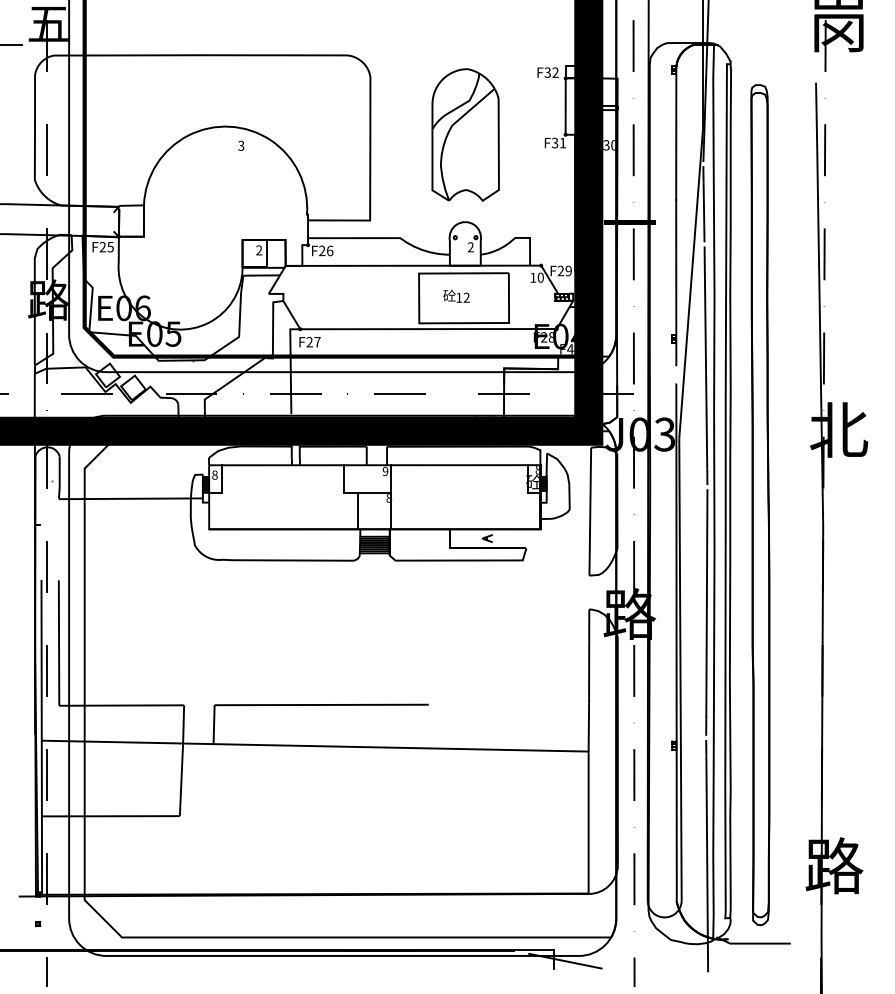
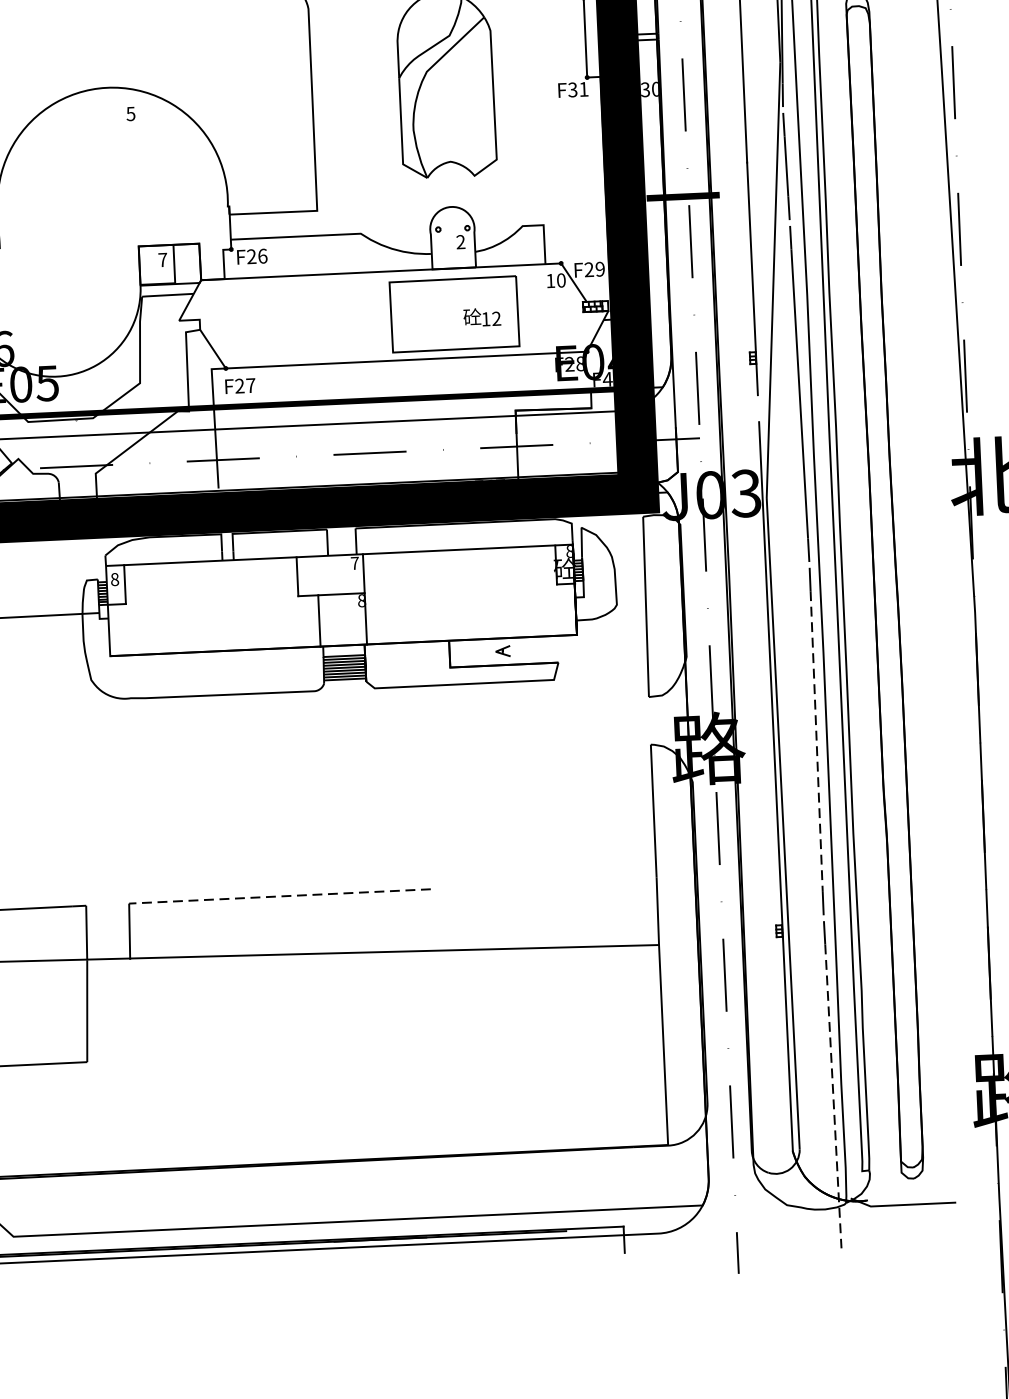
text: (241, 145) -> (131, 113), 3 -> 5
text: (259, 250) -> (163, 260), 2 -> 7
text: (456, 295) -> (482, 316), moved
text: (385, 471) -> (354, 563), 9 -> 7
line: (706, 612) -> (816, 741), solid -> dashed
line: (321, 704) -> (279, 895), solid -> dashed
line: (707, 864) -> (833, 1096), solid -> dashed
line: (565, 960) -> (639, 1240), removed

